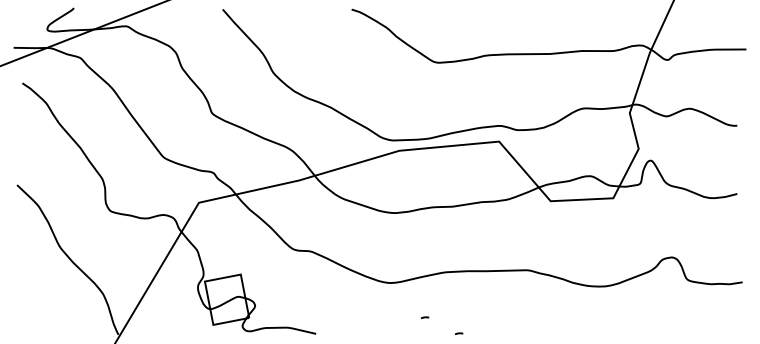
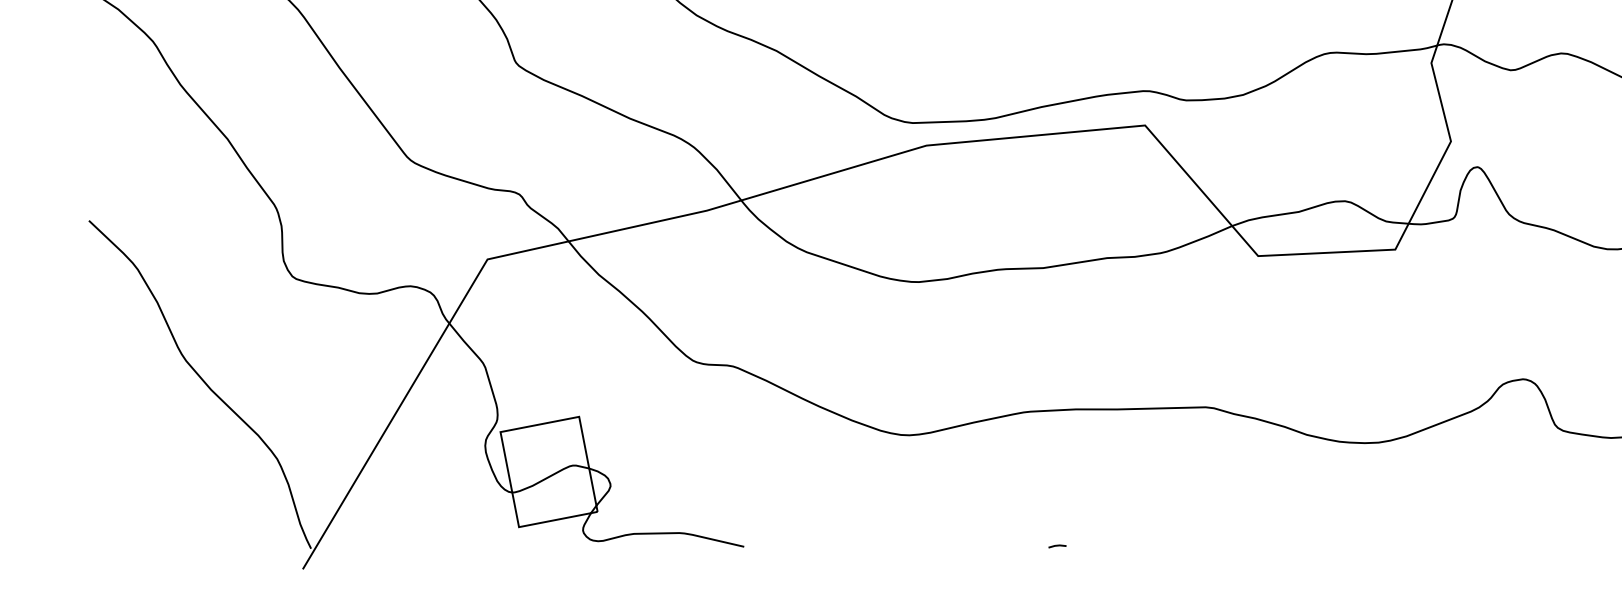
line: (425, 317) -> (983, 510), removed

